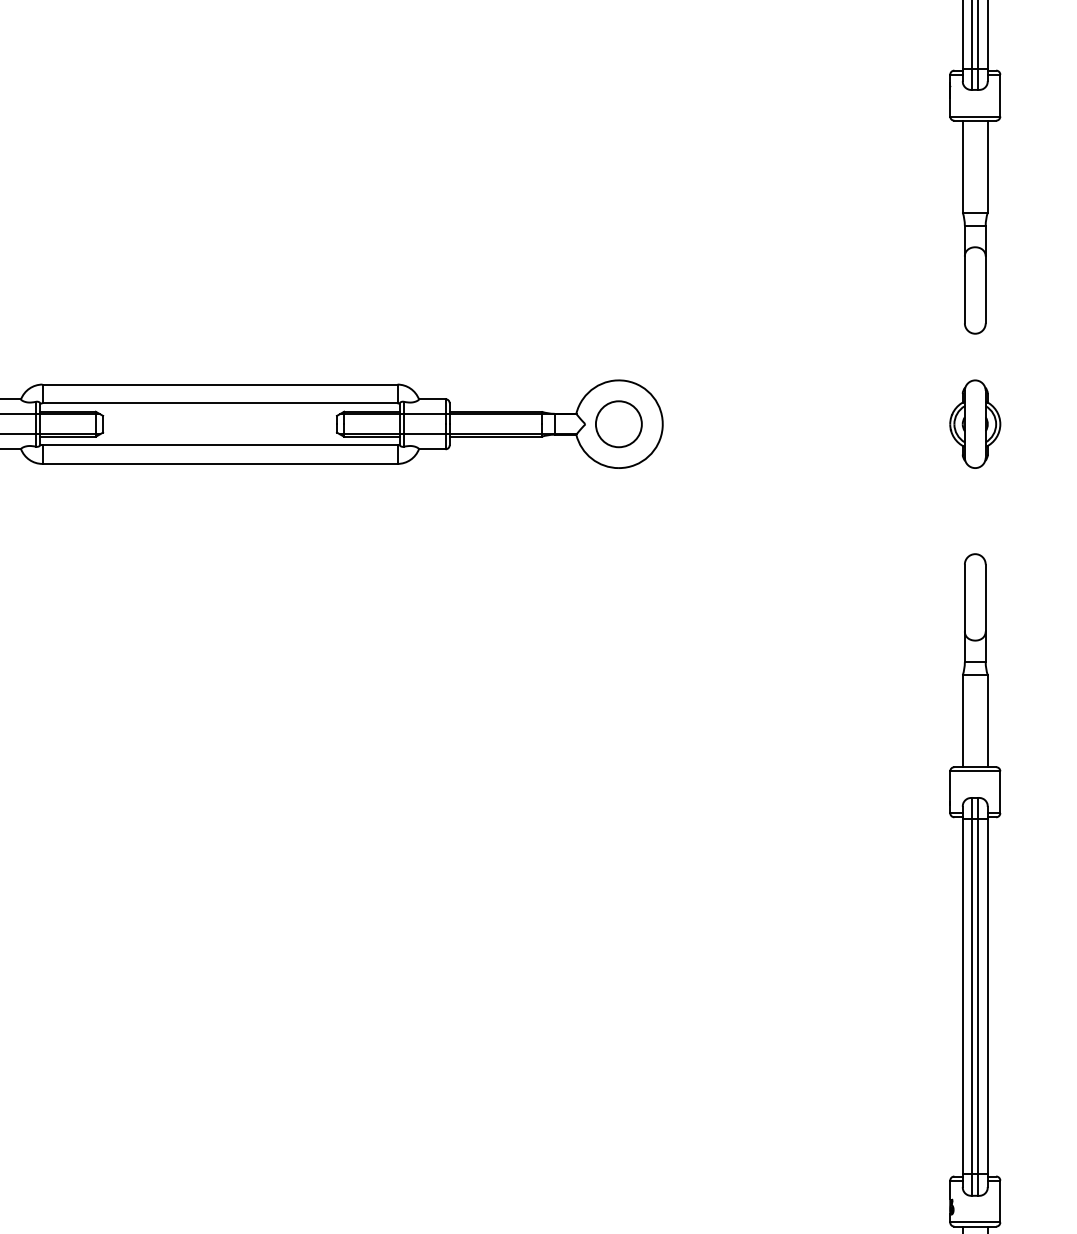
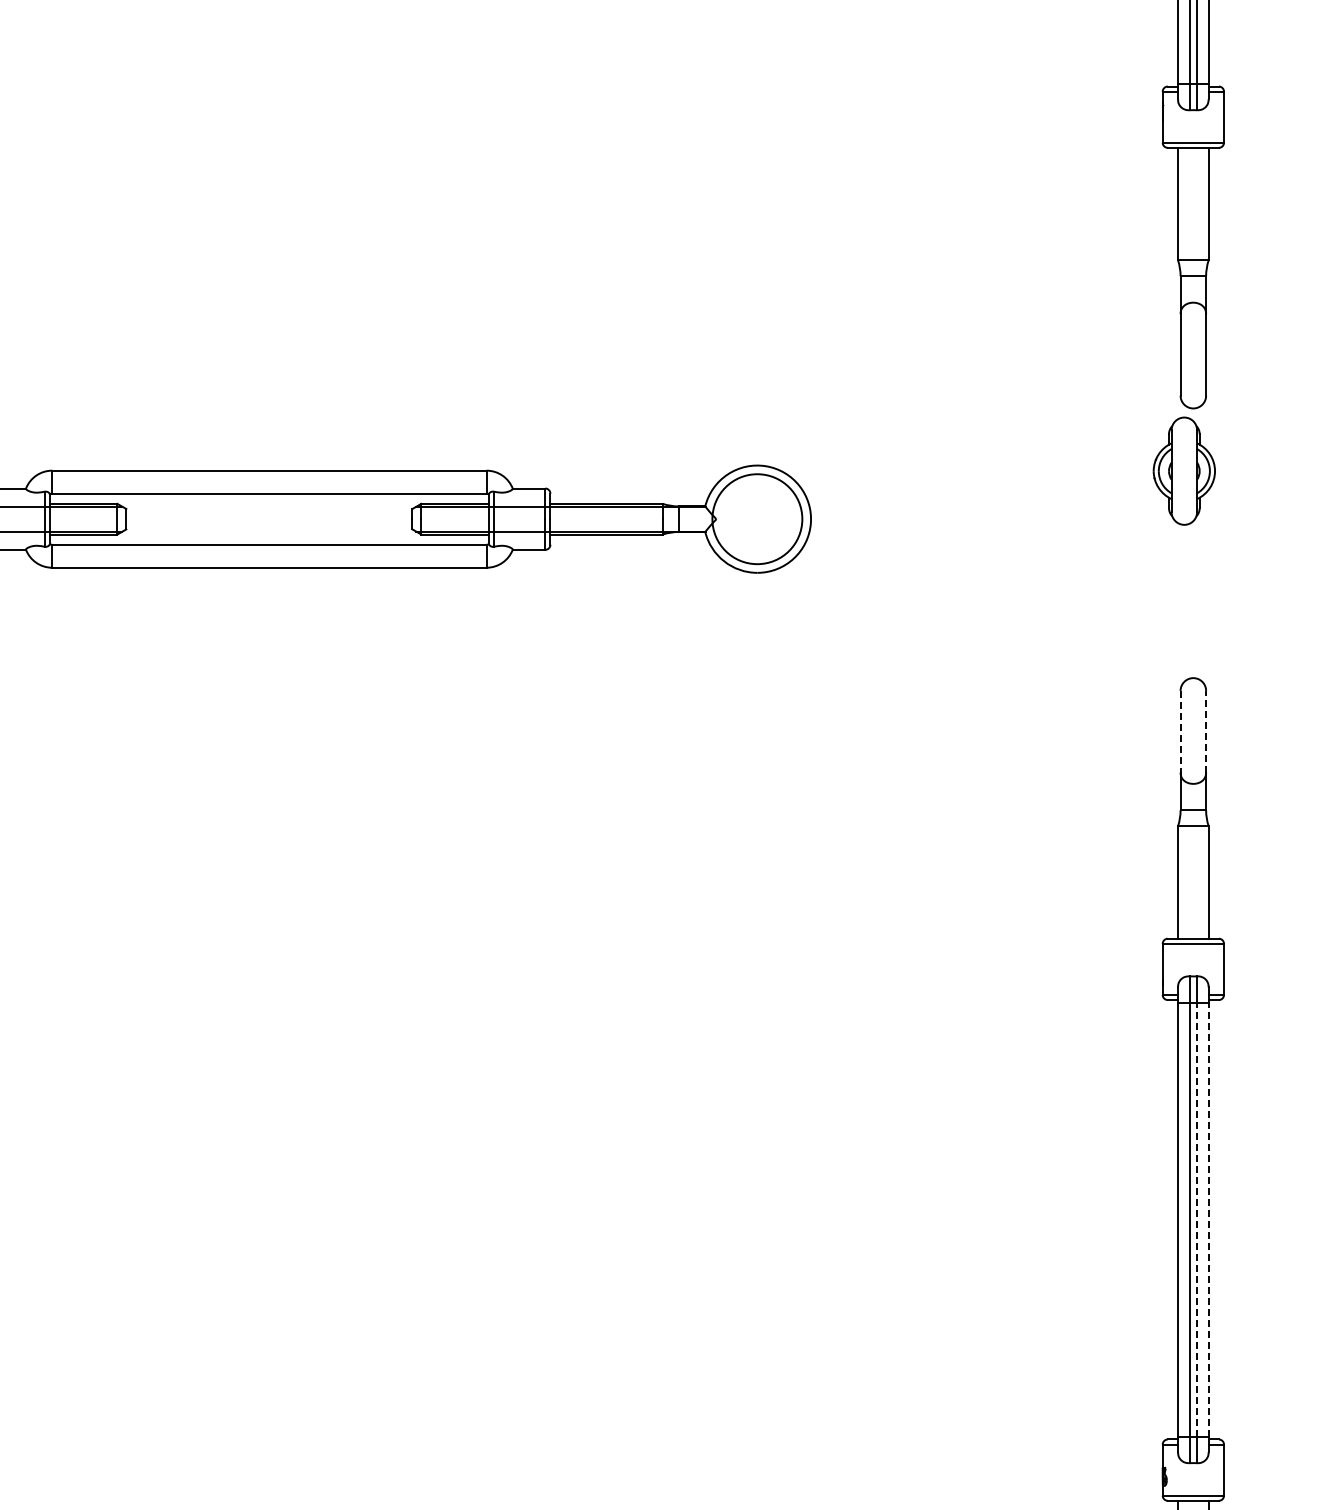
part: (974, 423) -> (1183, 470), moved
circle: (619, 424) -> (757, 519), size x1.6
line: (964, 597) -> (1180, 731), solid -> dashed
line: (986, 597) -> (1206, 731), solid -> dashed
line: (978, 996) -> (1197, 1219), solid -> dashed
line: (987, 996) -> (1208, 1219), solid -> dashed

